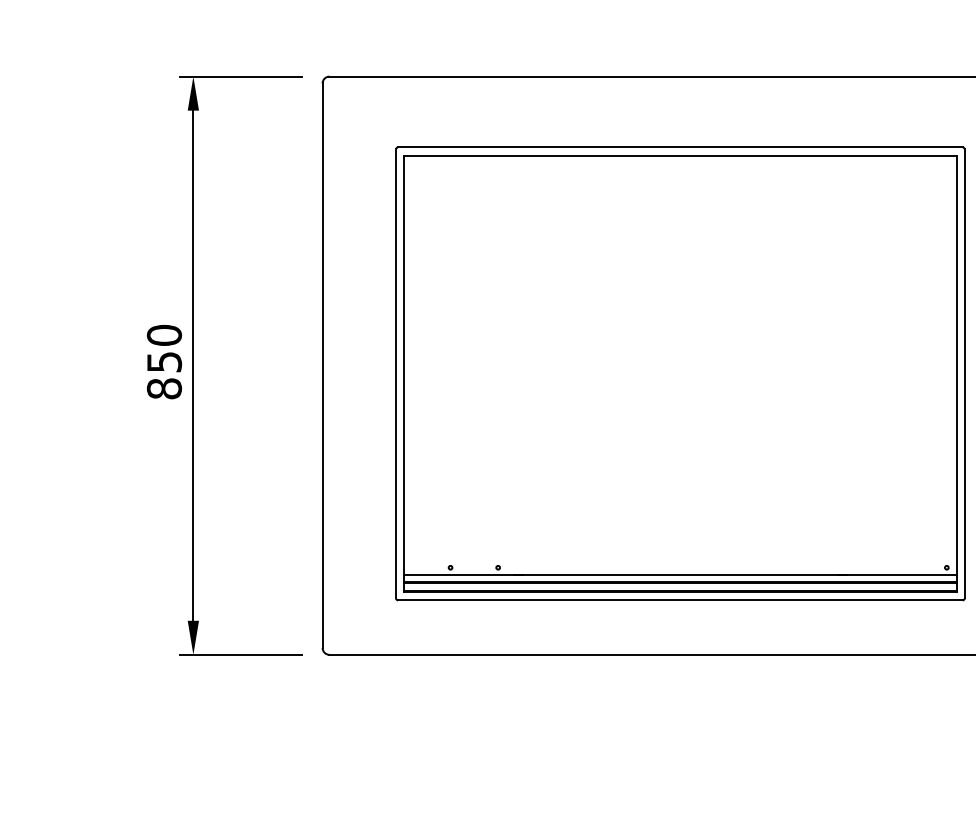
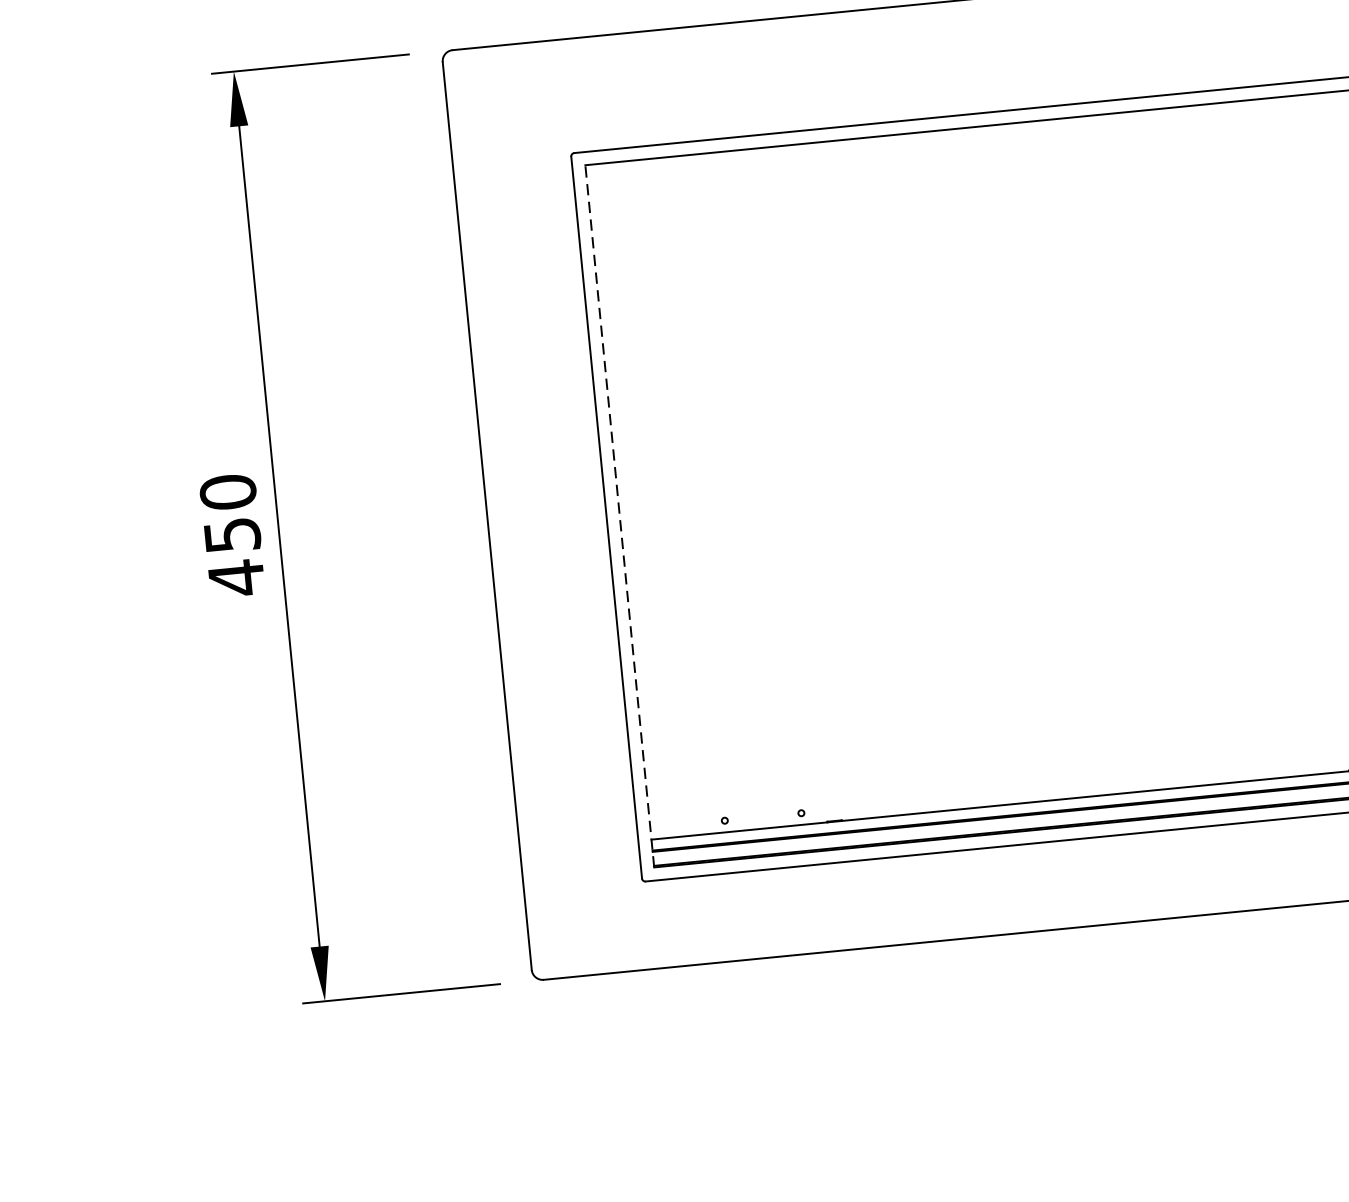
line: (404, 373) -> (620, 515), solid -> dashed
text: (164, 388) -> (236, 577), 850 -> 450

